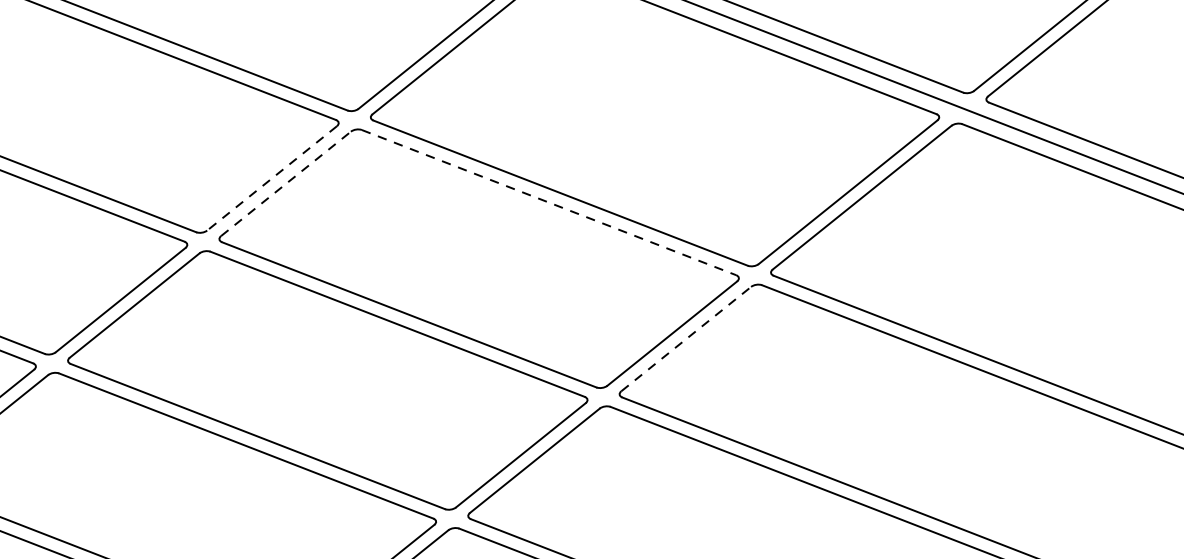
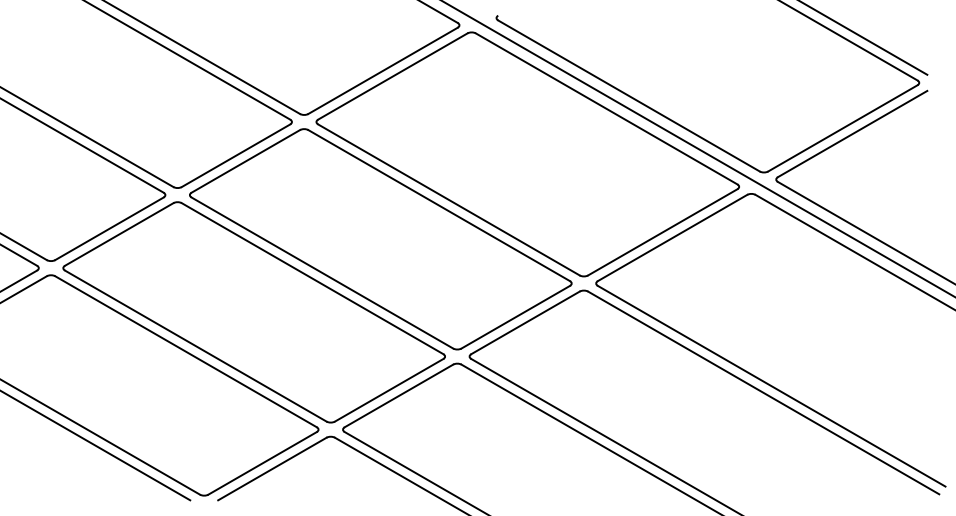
line: (272, 177) -> (236, 155), dashed -> solid
line: (285, 184) -> (245, 161), dashed -> solid
line: (549, 202) -> (439, 205), dashed -> solid
line: (686, 338) -> (525, 322), dashed -> solid

